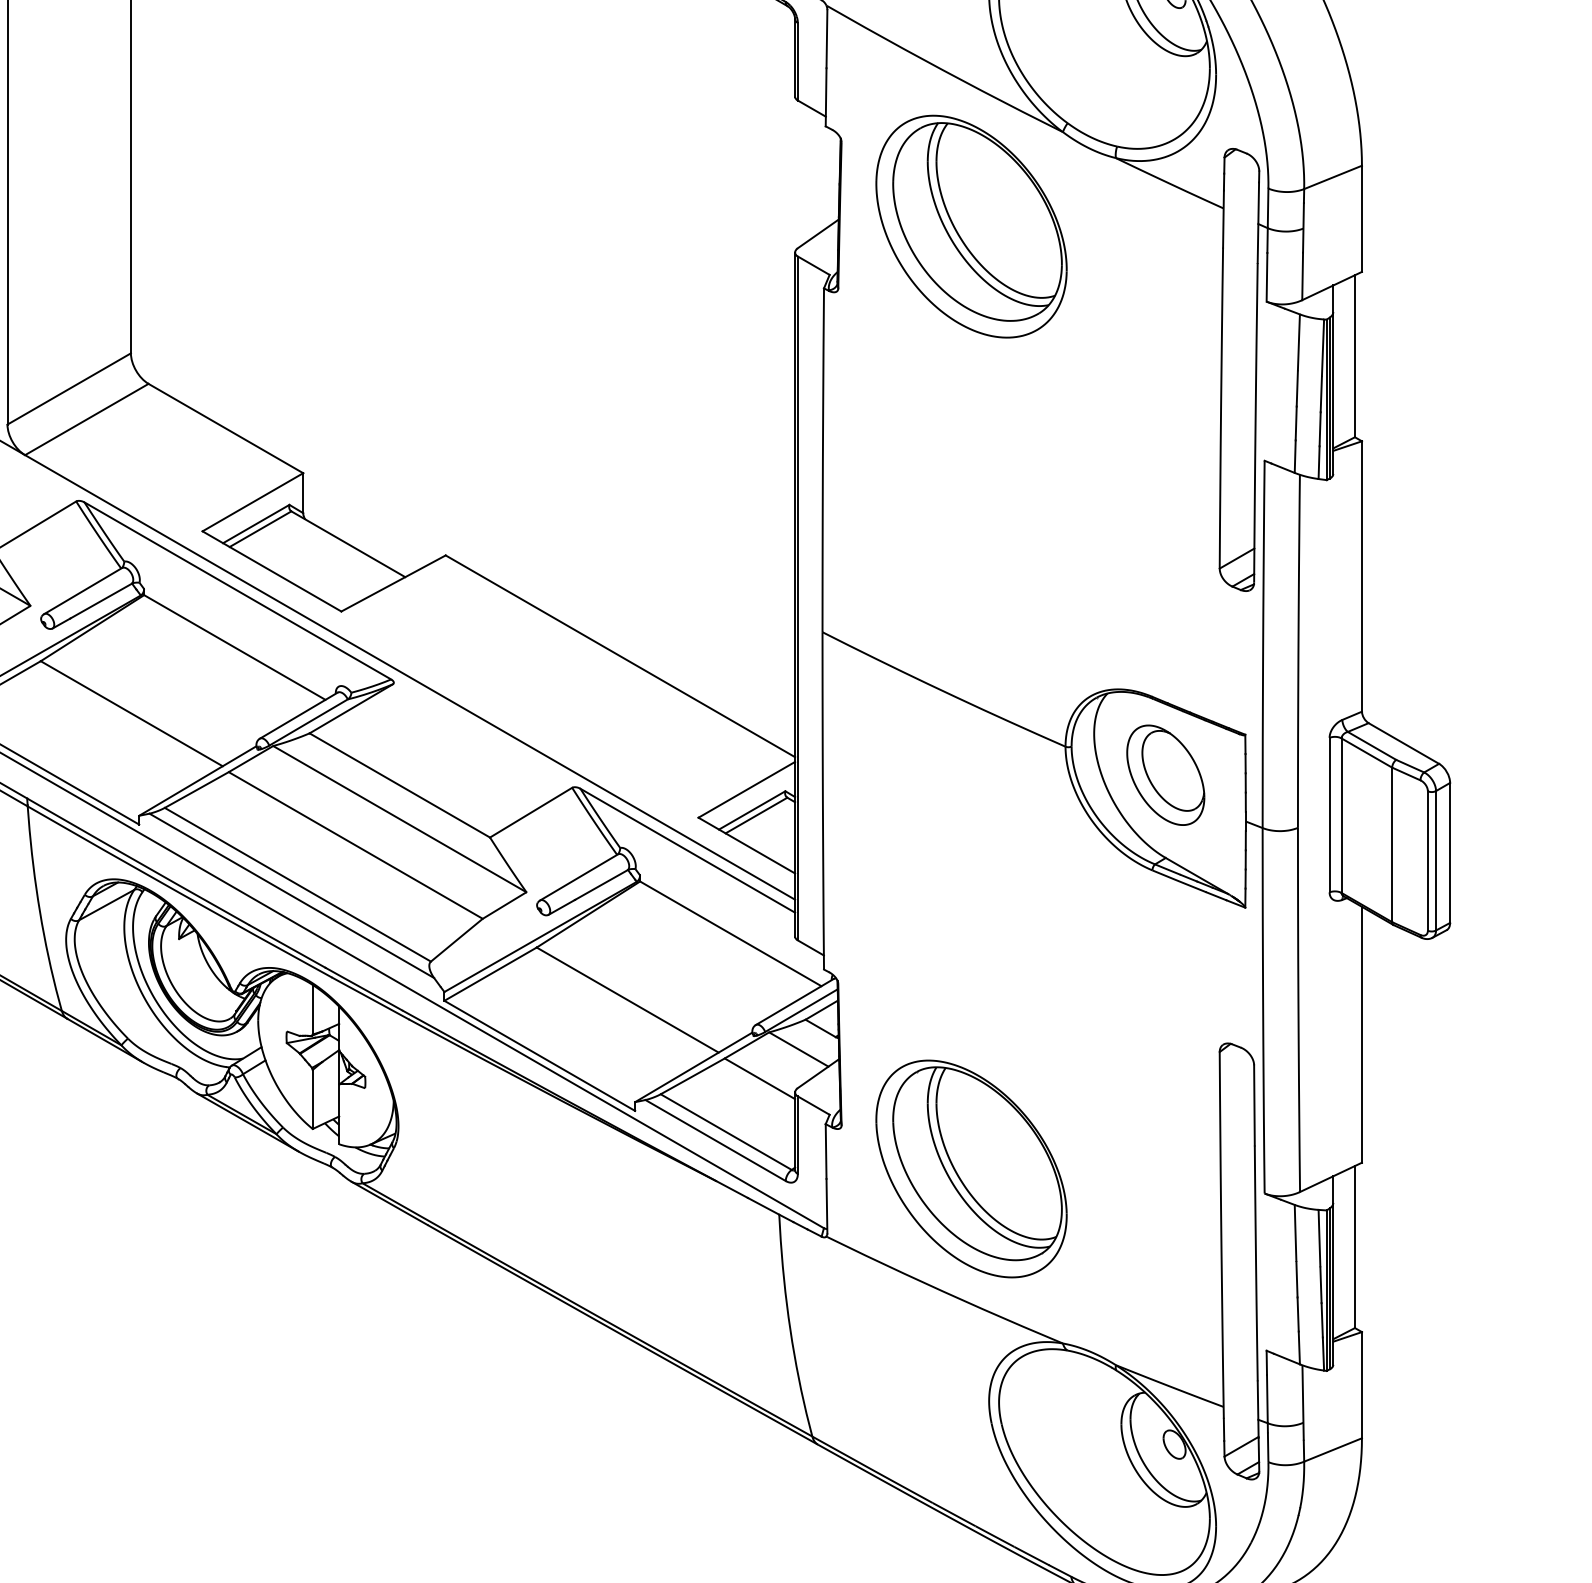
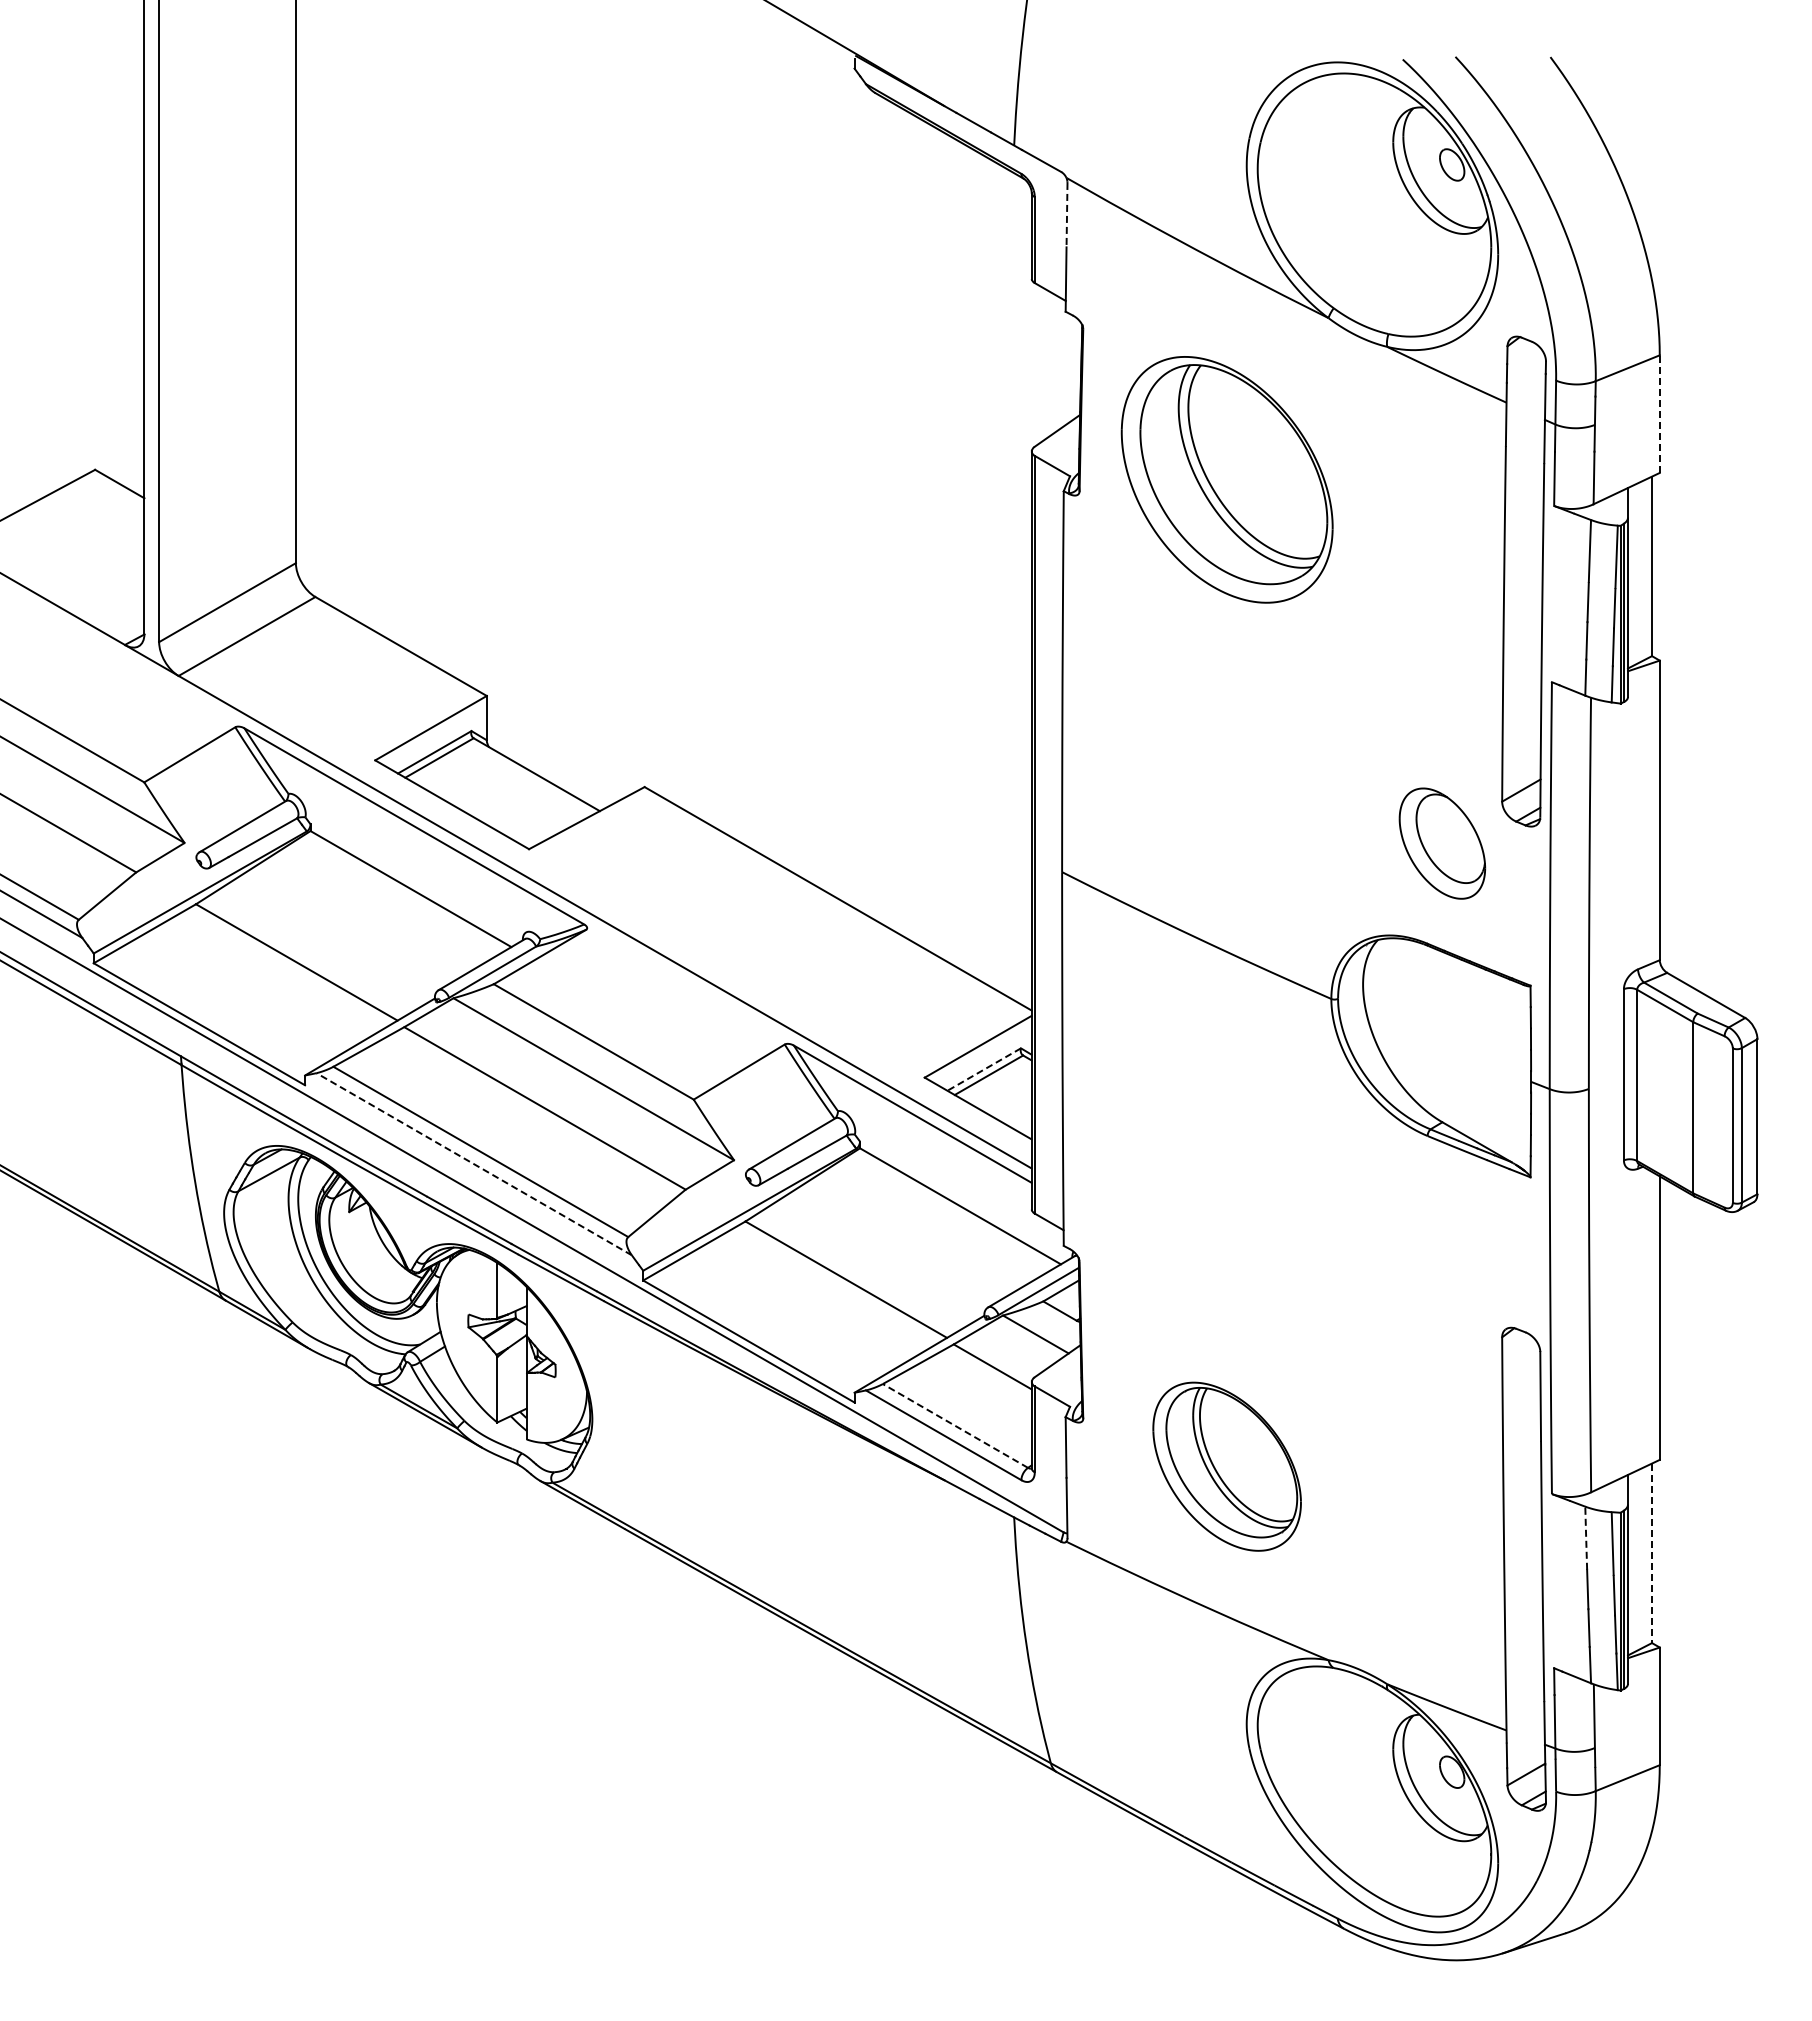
line: (827, 39) -> (1067, 215), solid -> dashed
line: (1361, 219) -> (1659, 414), solid -> dashed
part: (970, 226) -> (1226, 479), moved
part: (1165, 775) -> (1442, 843), moved
line: (751, 810) -> (983, 1069), solid -> dashed
line: (291, 895) -> (473, 1163), solid -> dashed
line: (726, 1131) -> (955, 1425), solid -> dashed
part: (970, 1168) -> (1226, 1466), size x0.7
line: (1295, 1232) -> (1586, 1537), solid -> dashed
line: (1355, 1247) -> (1652, 1553), solid -> dashed

